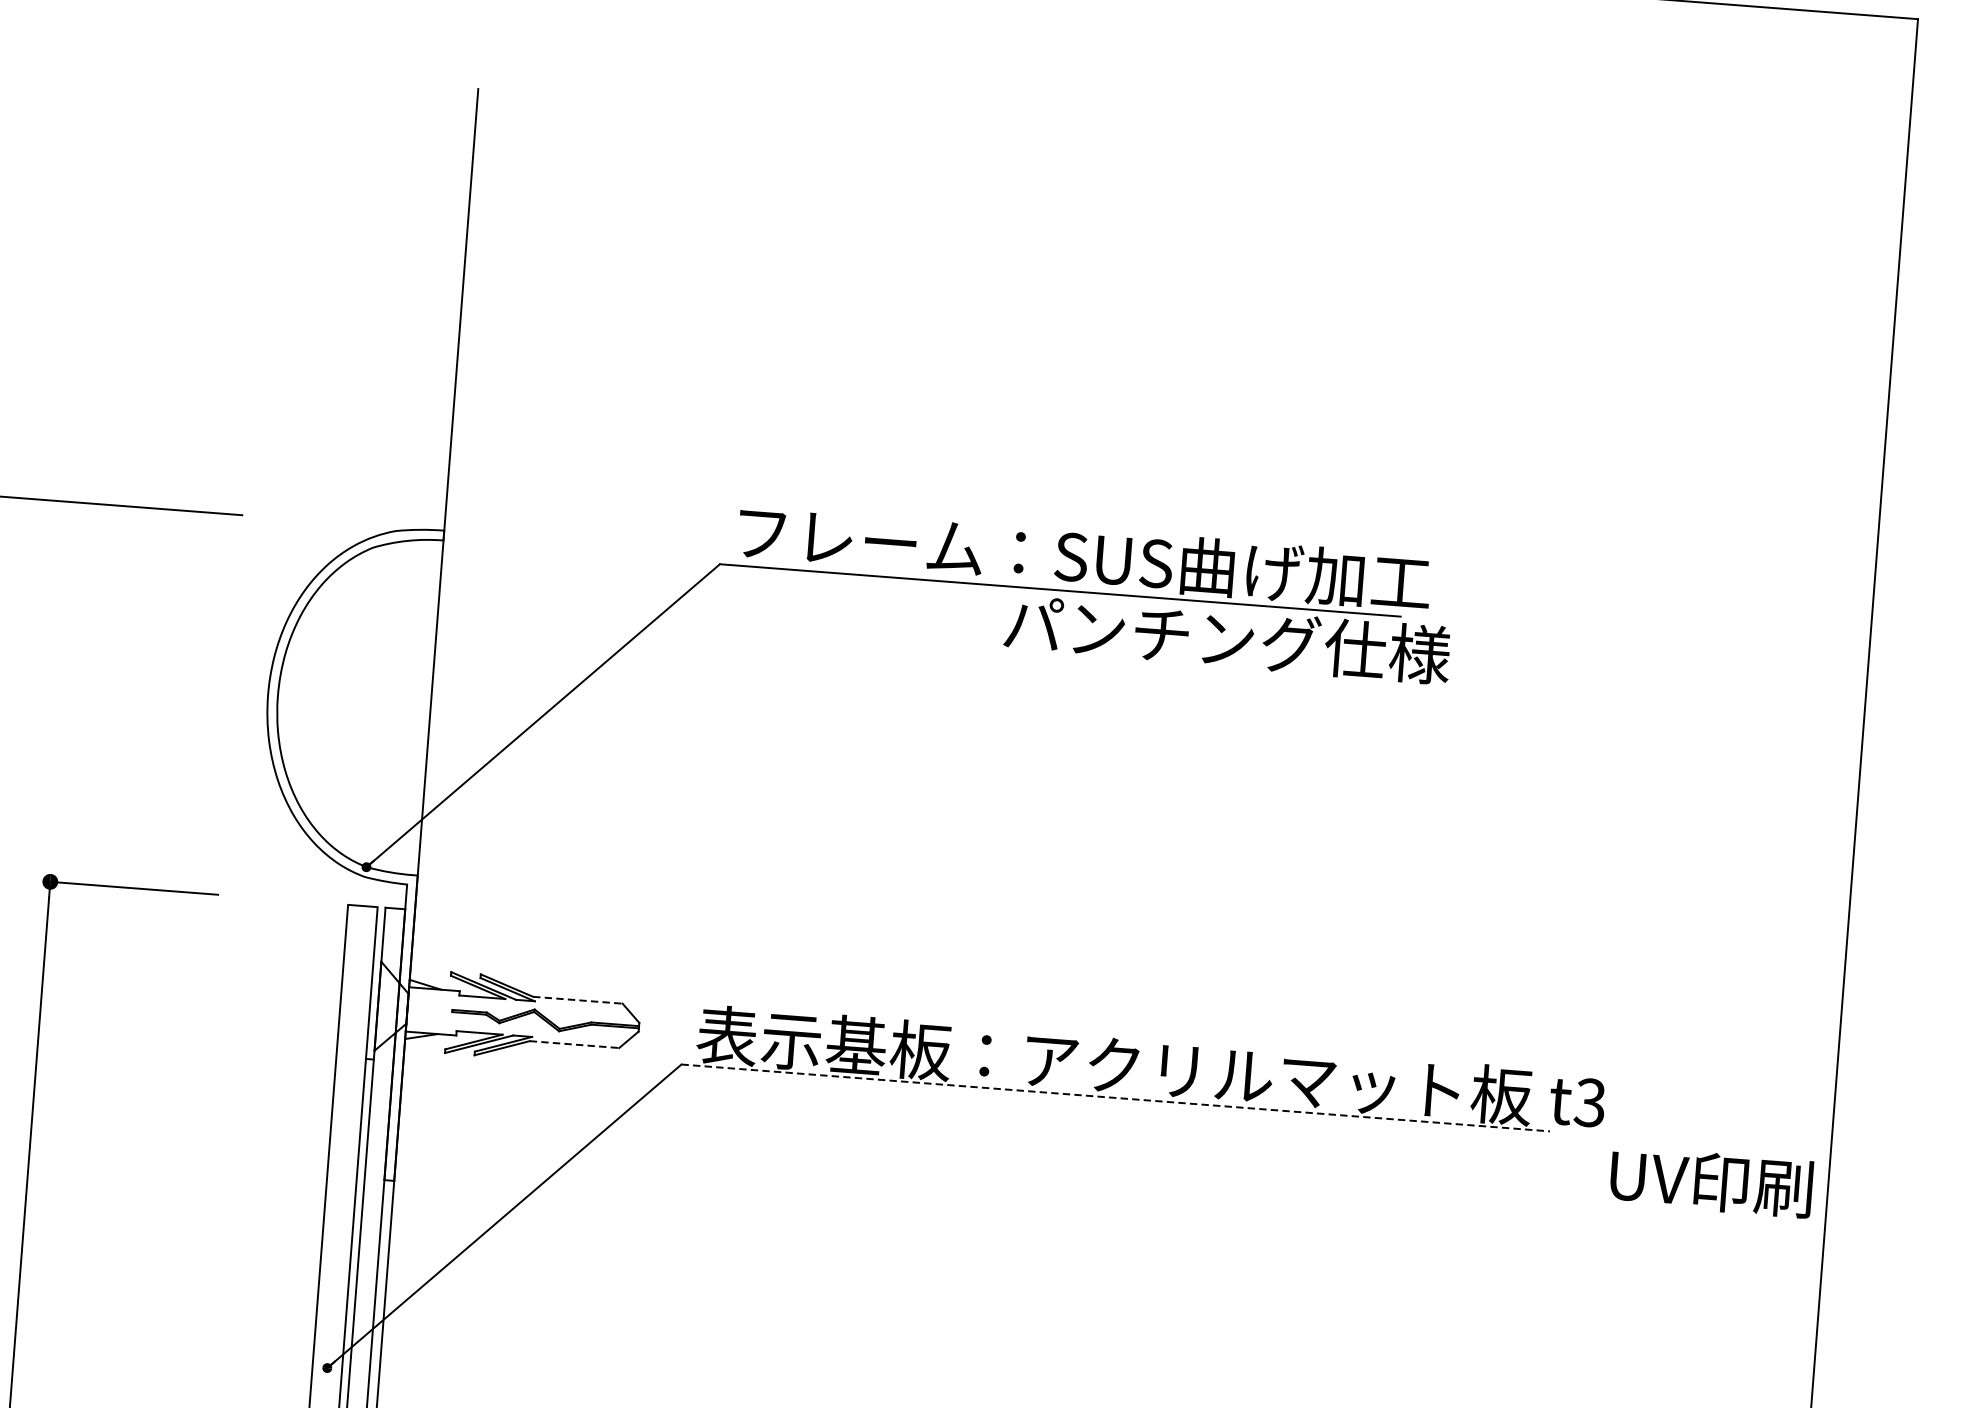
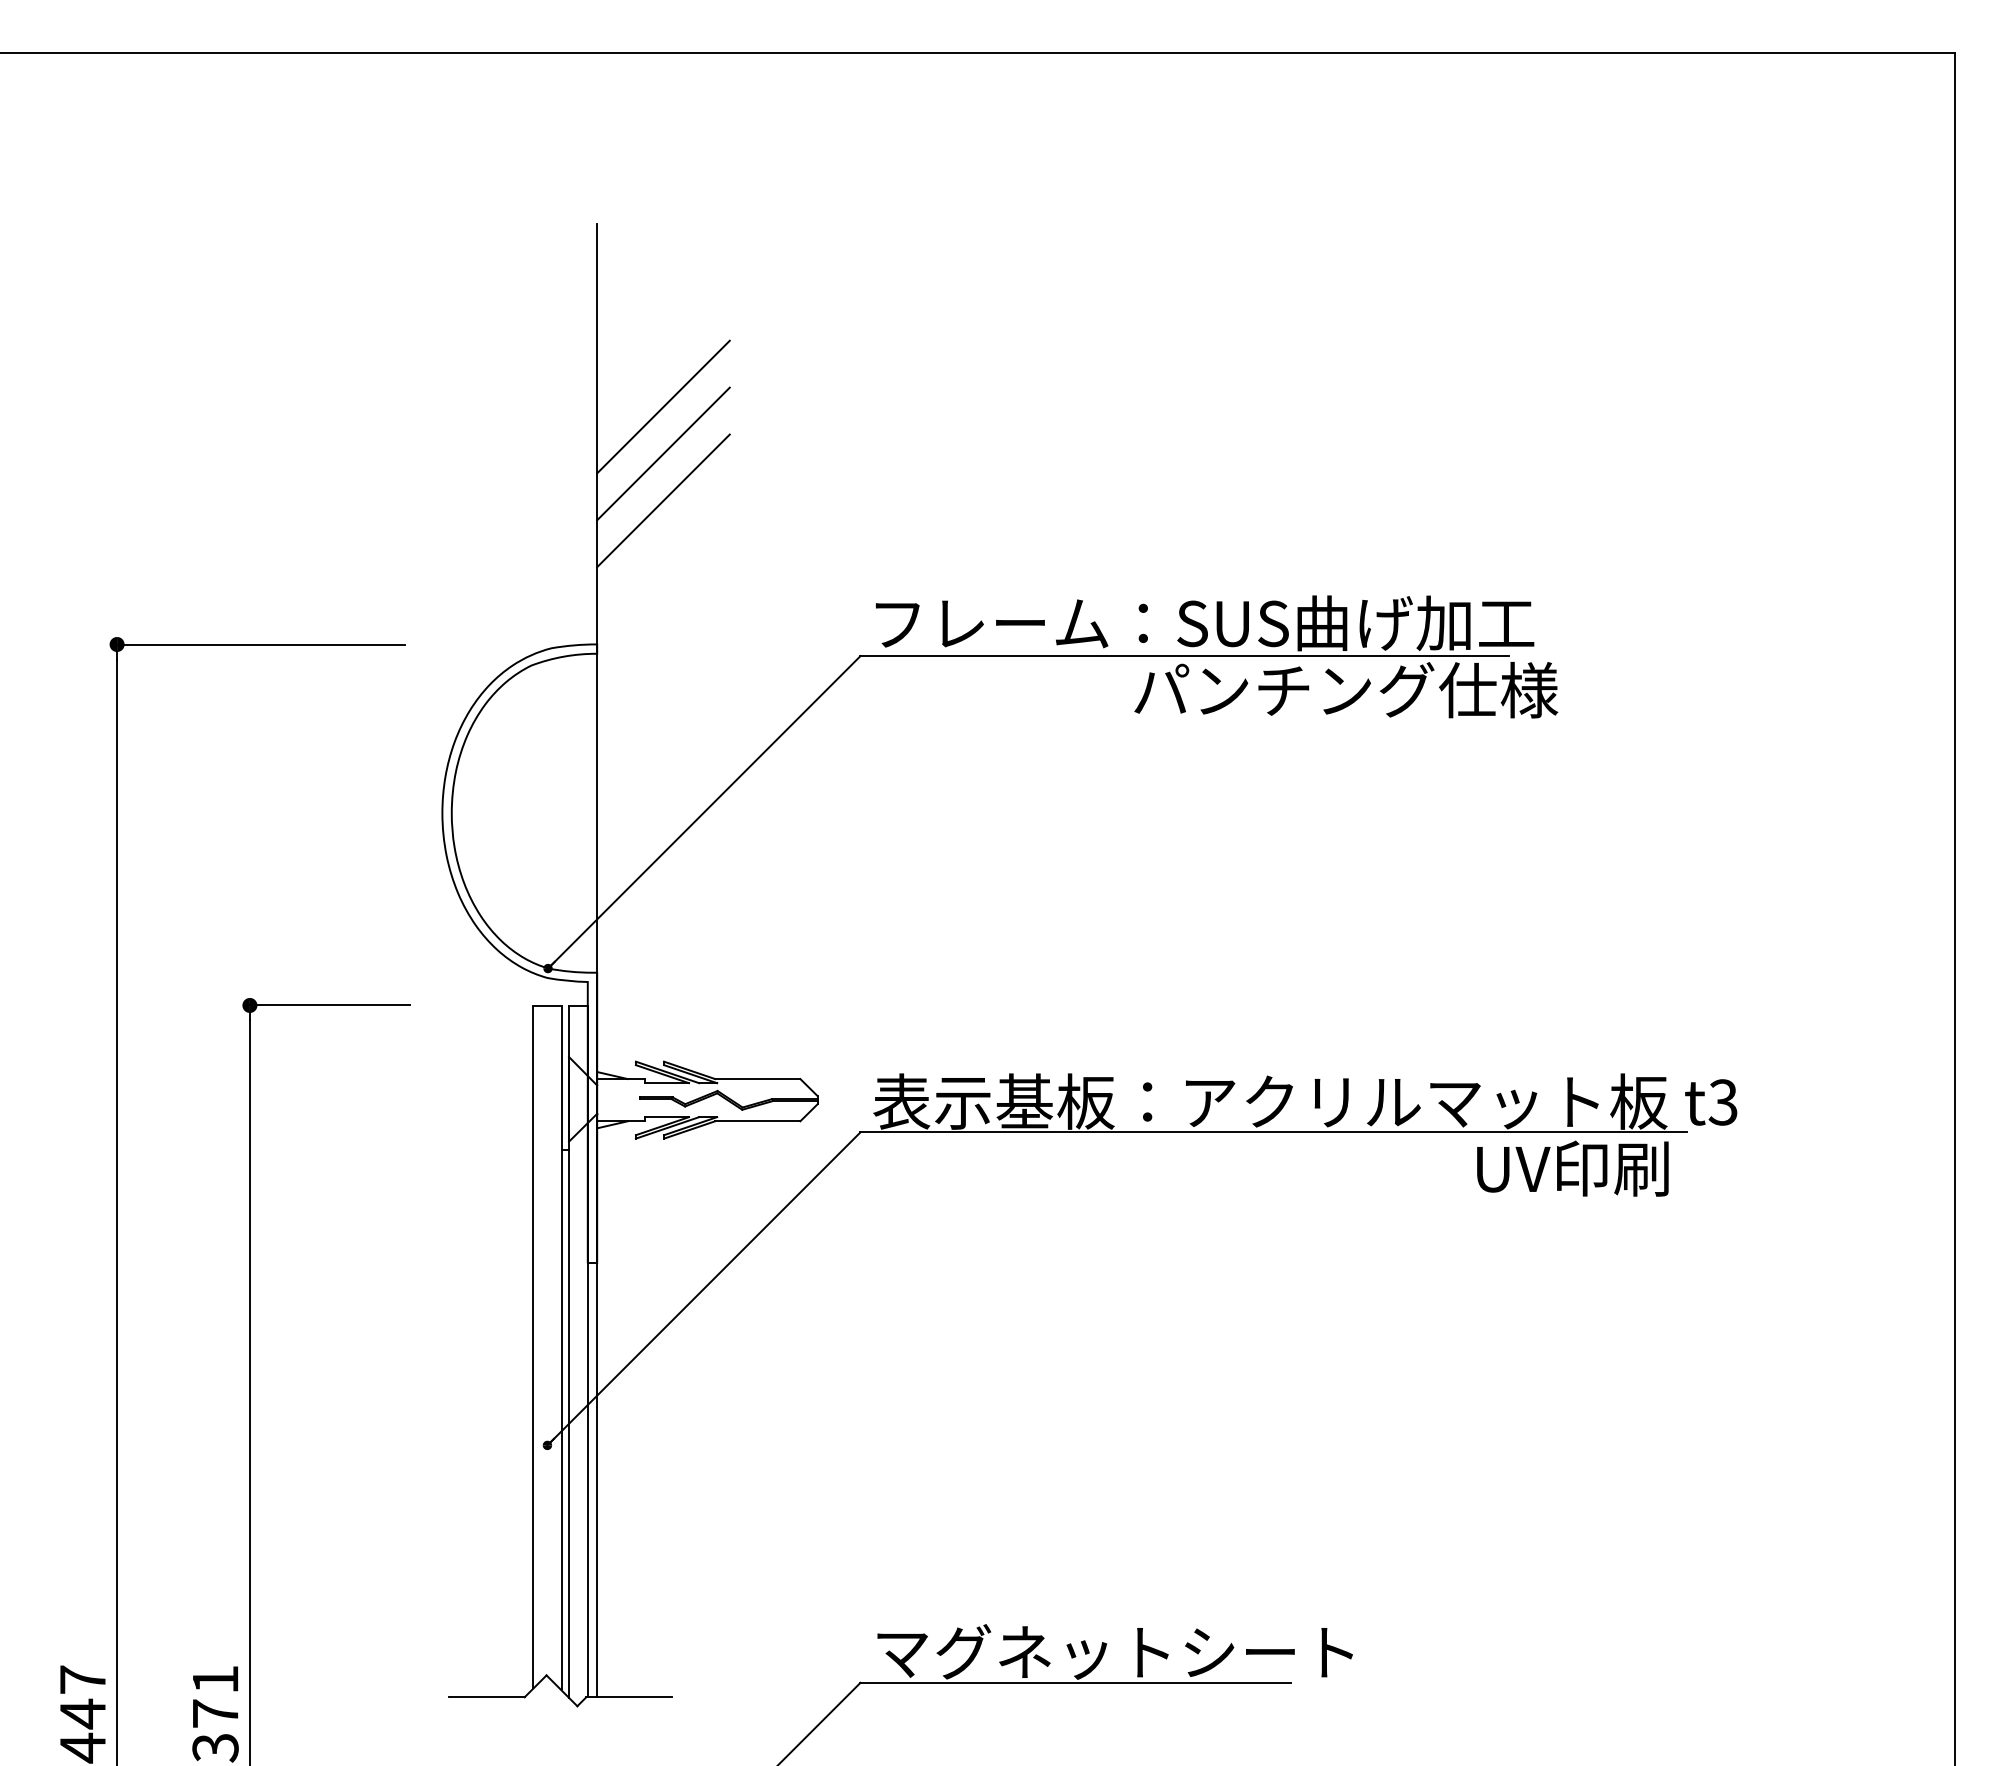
line: (533, 286) -> (663, 406), added
line: (529, 335) -> (663, 453), added
line: (525, 384) -> (663, 500), added
line: (577, 1000) -> (757, 1079), dashed -> solid
line: (574, 1044) -> (757, 1121), dashed -> solid
line: (1116, 1098) -> (1274, 1132), dashed -> solid
text: (1711, 1181) -> (1572, 1168), moved

